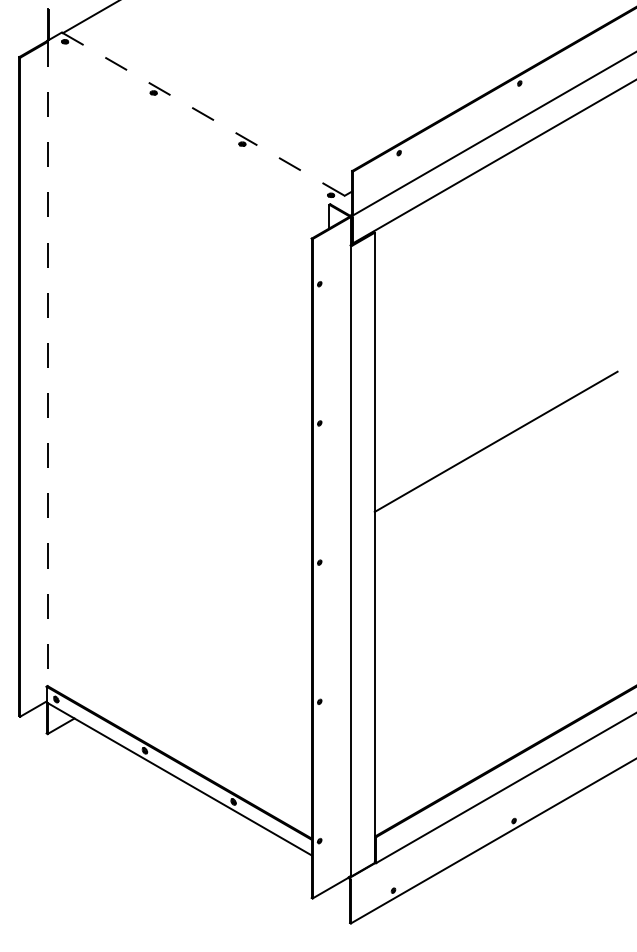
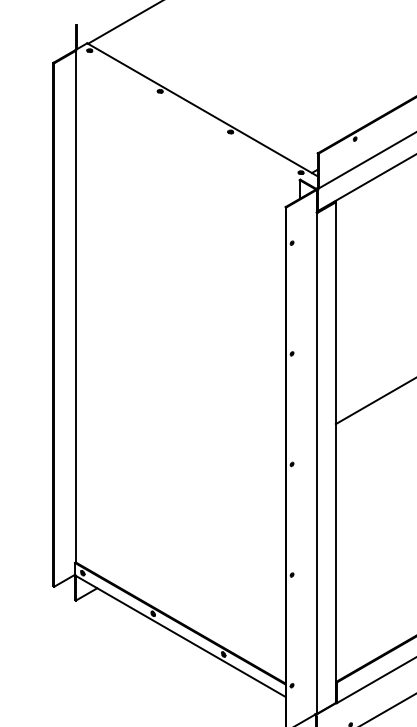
line: (207, 116) -> (202, 110), dashed -> solid
line: (47, 364) -> (75, 307), dashed -> solid

